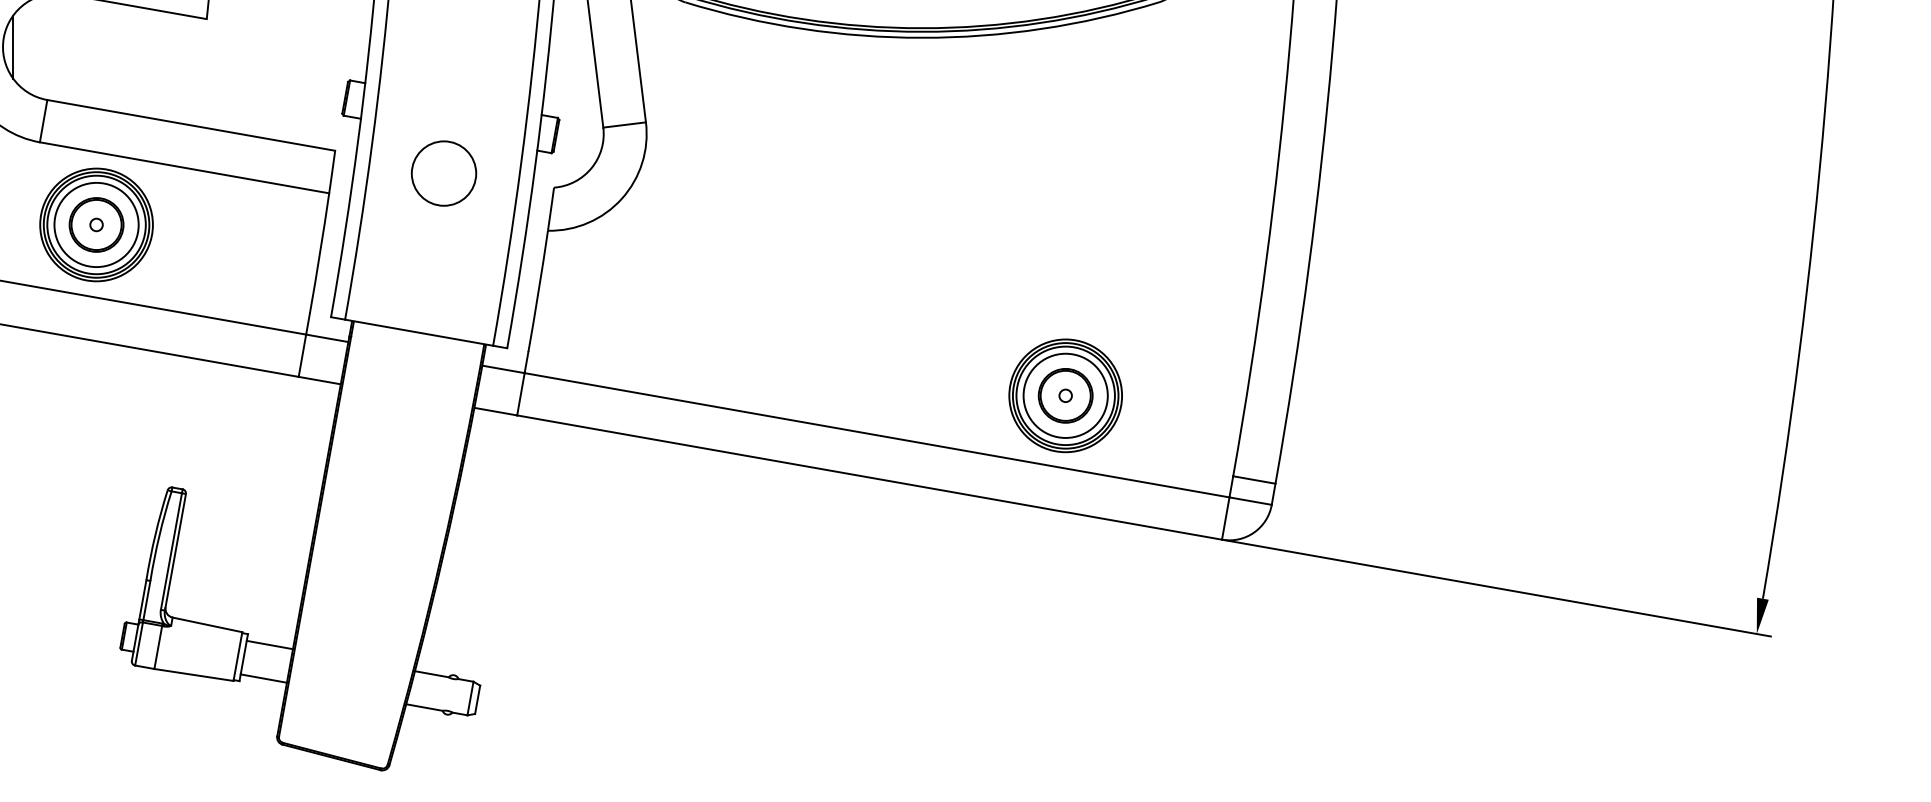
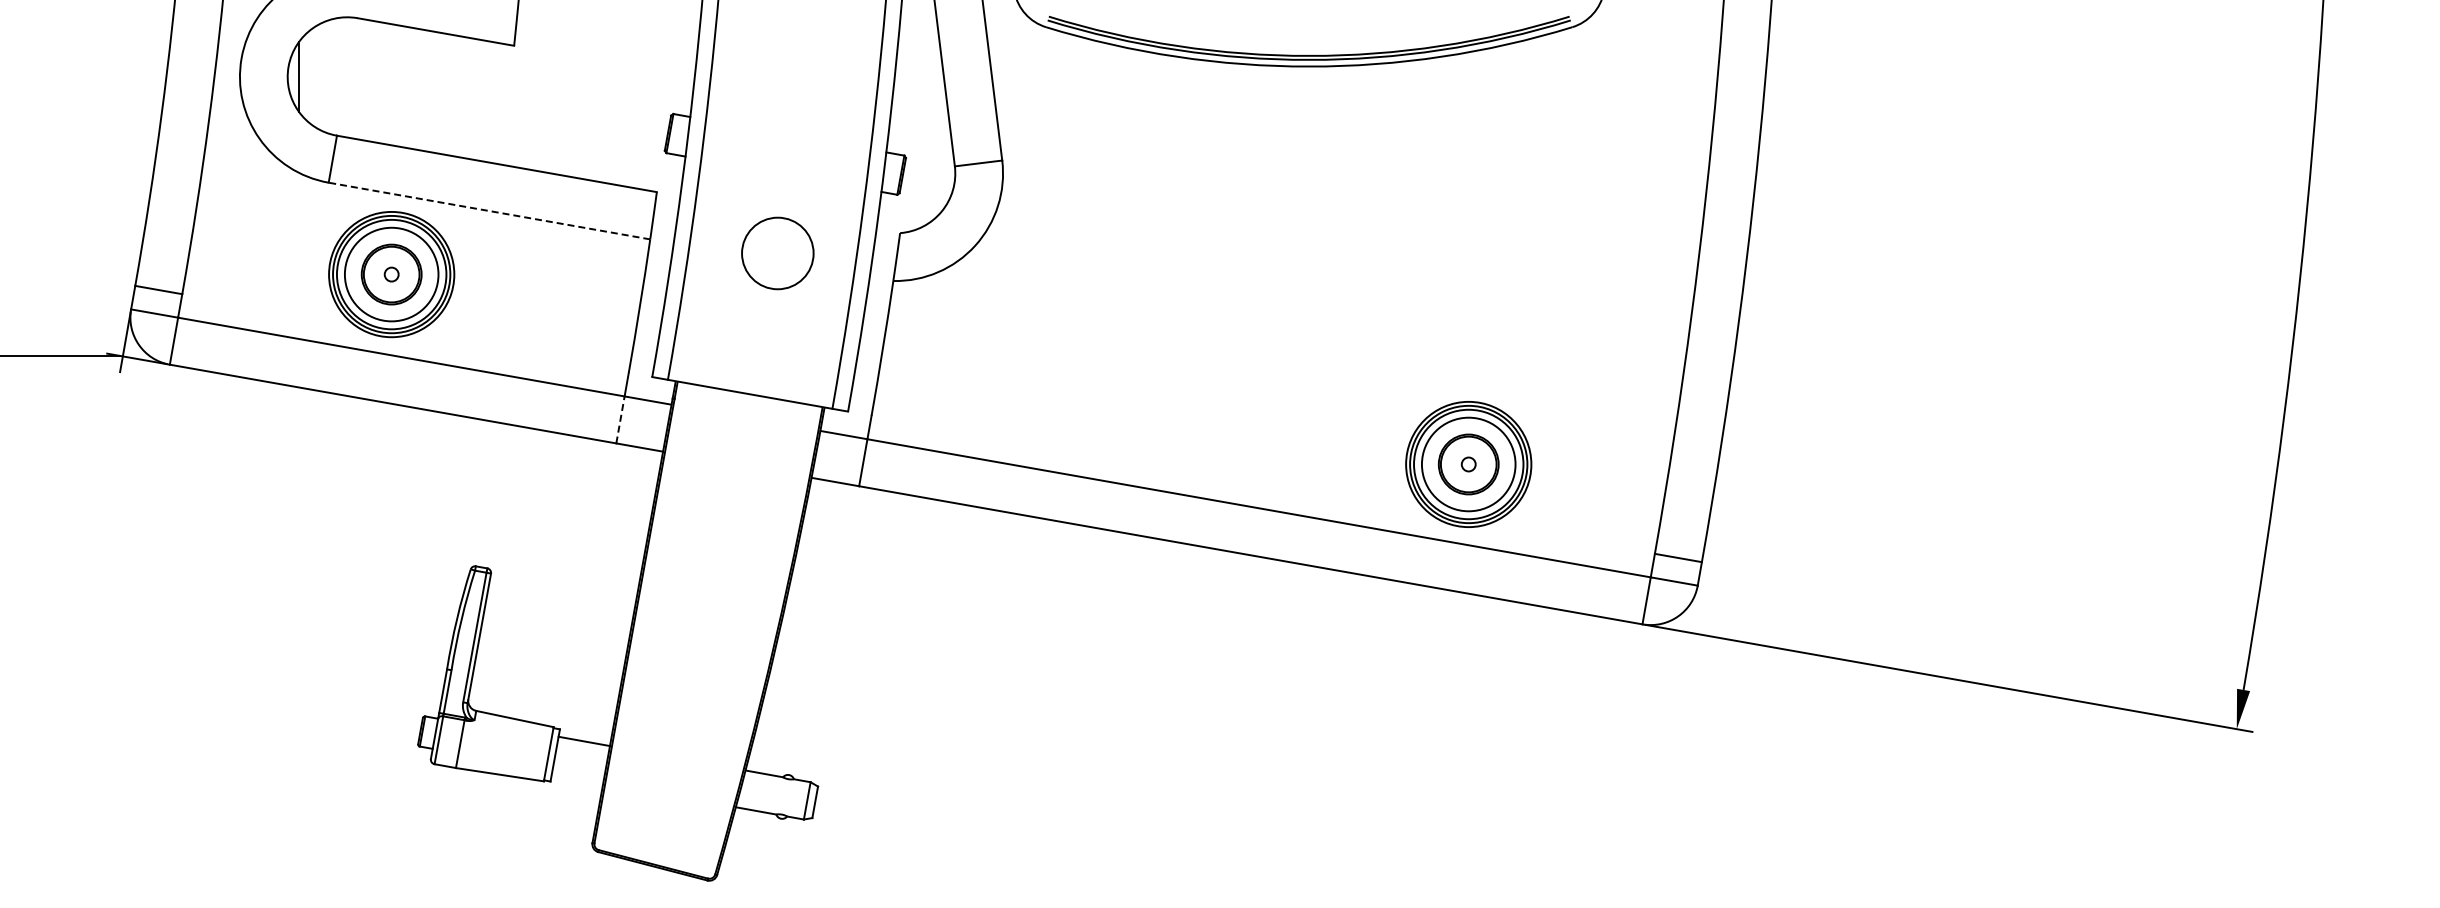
line: (183, 167) -> (488, 210), solid -> dashed
circle: (443, 173) -> (777, 253), moved
line: (302, 355) -> (620, 419), solid -> dashed
line: (263, 678) -> (577, 778), removed

